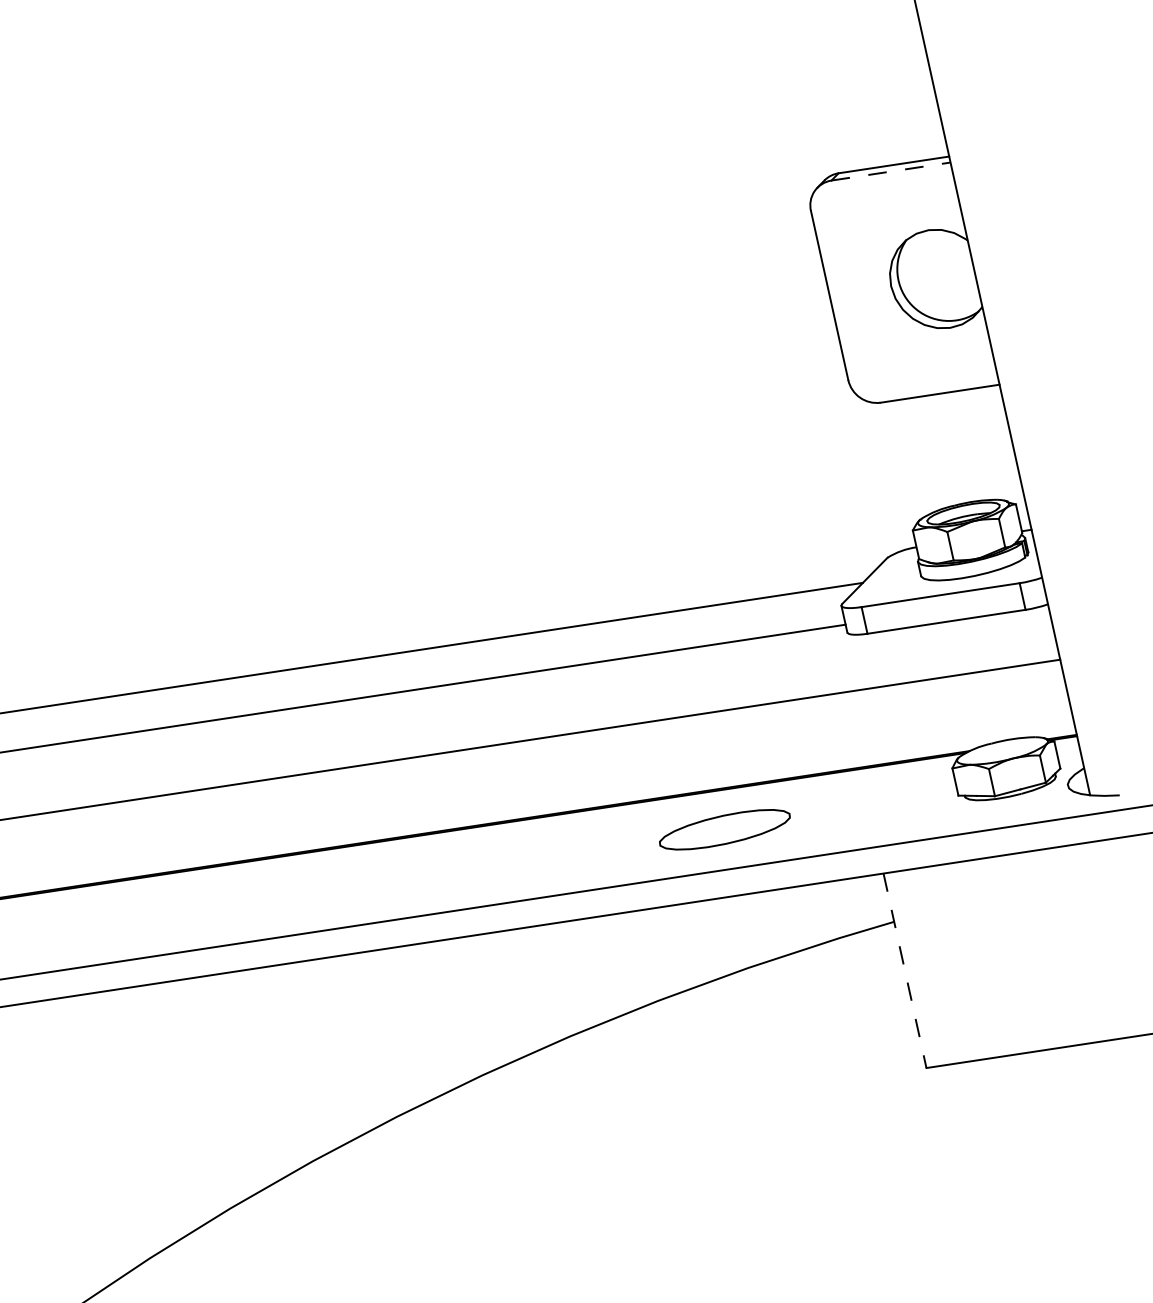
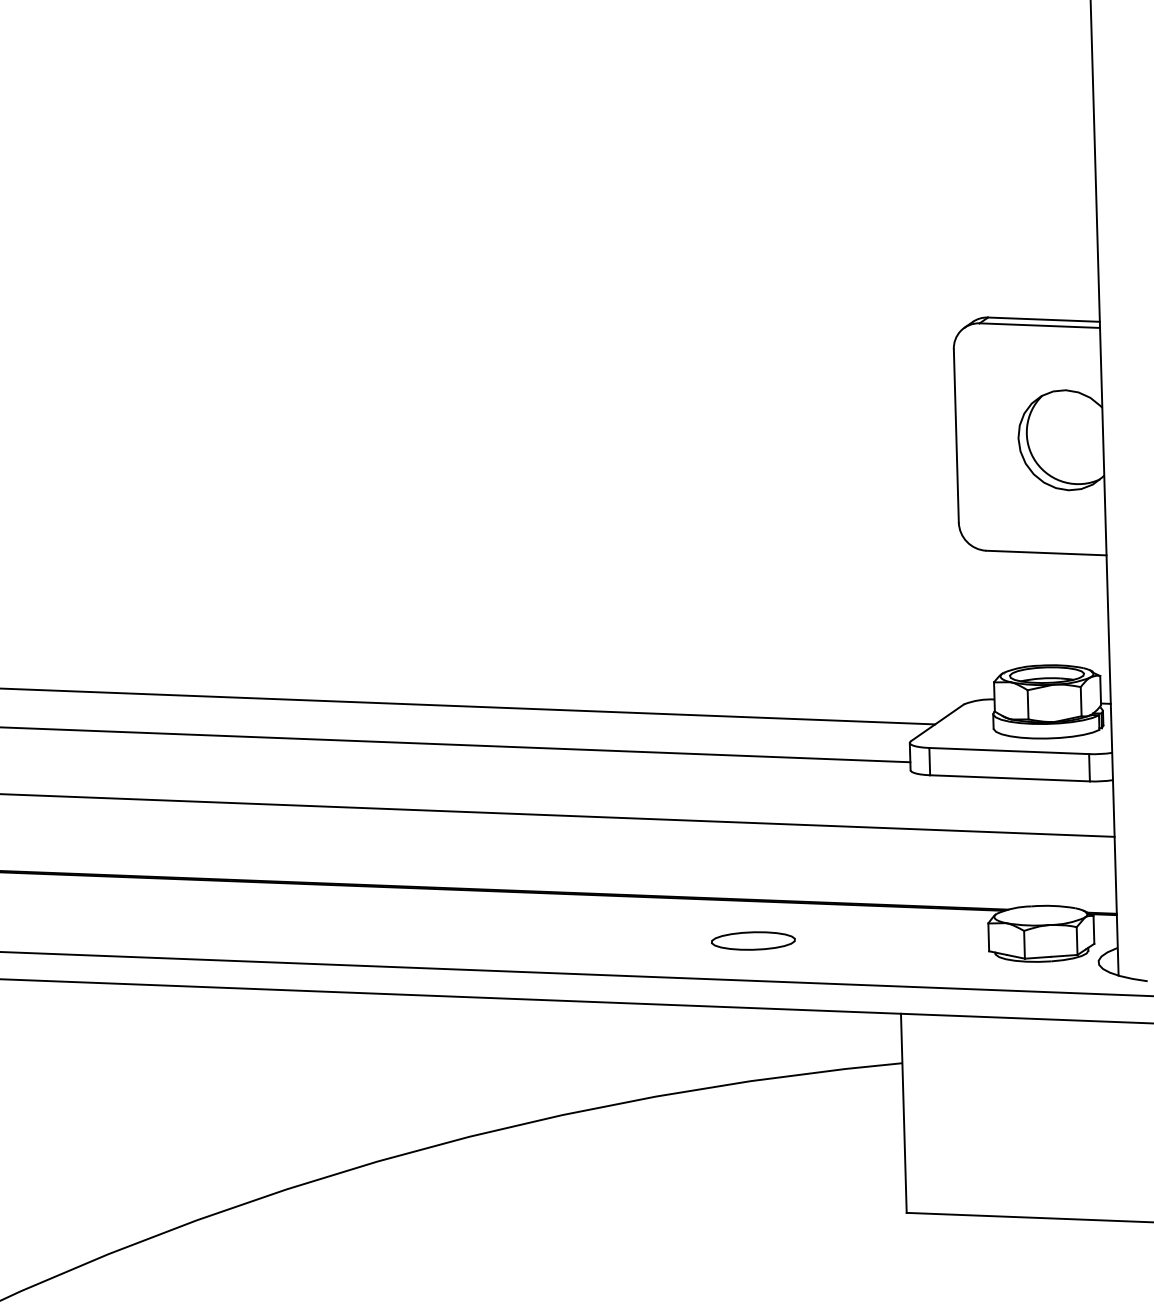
line: (891, 171) -> (1040, 325), dashed -> solid
part: (724, 829) -> (753, 940), size x0.62
line: (904, 971) -> (903, 1113), dashed -> solid

